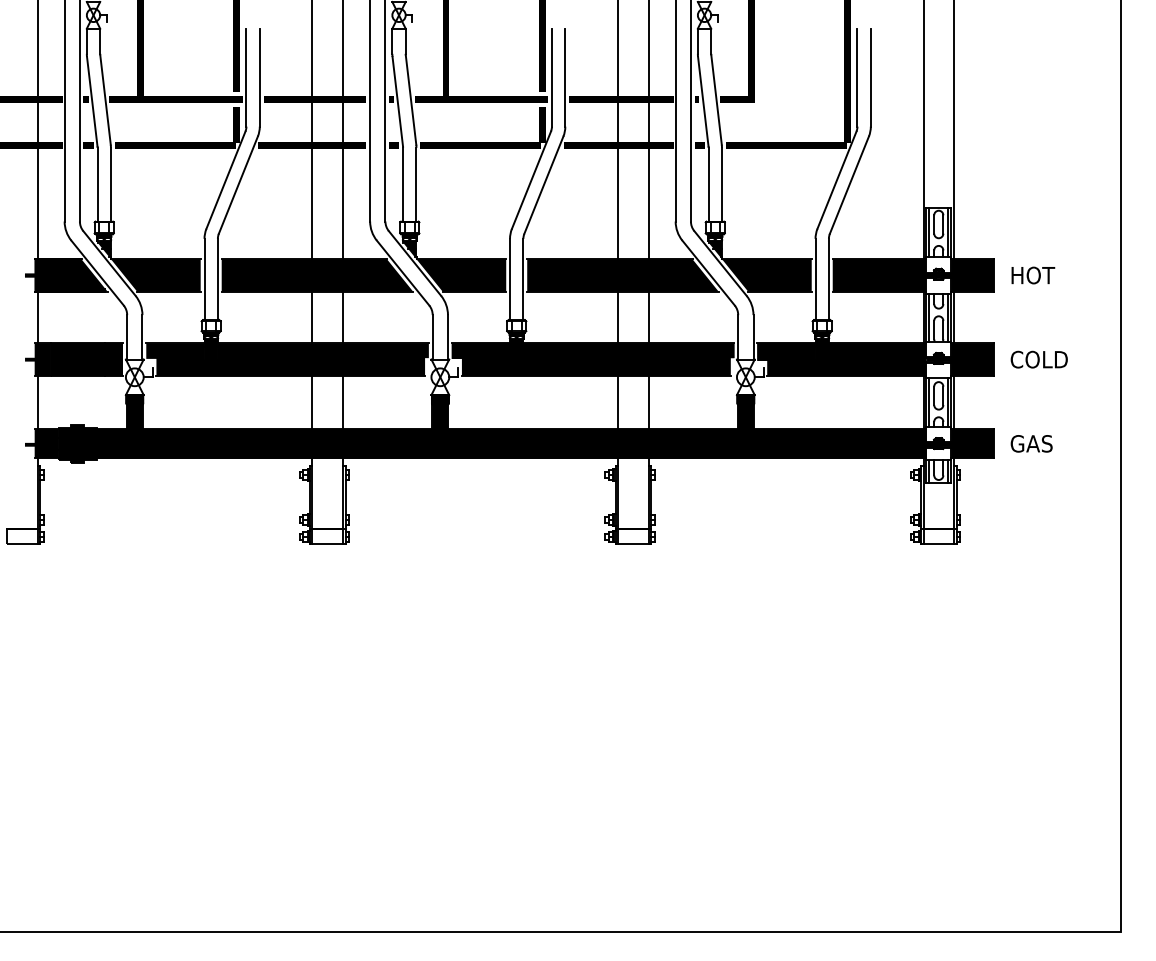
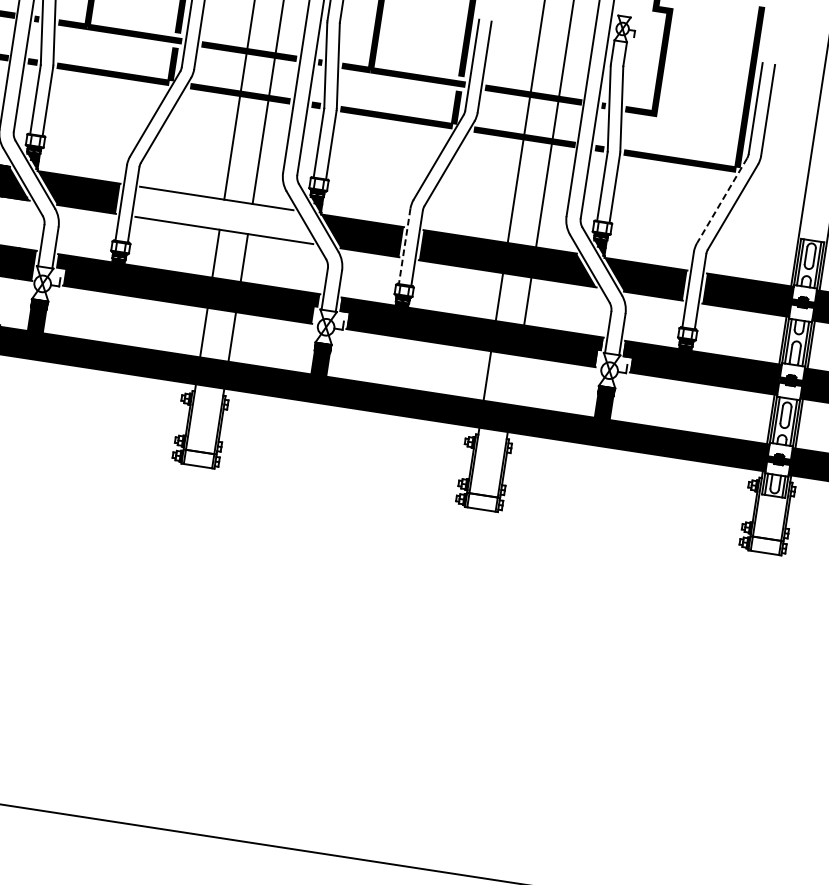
line: (836, 180) -> (721, 200), solid -> dashed
fill: (317, 275) -> (226, 215), removed
line: (510, 279) -> (405, 246), solid -> dashed
line: (648, 402) -> (515, 380), removed

